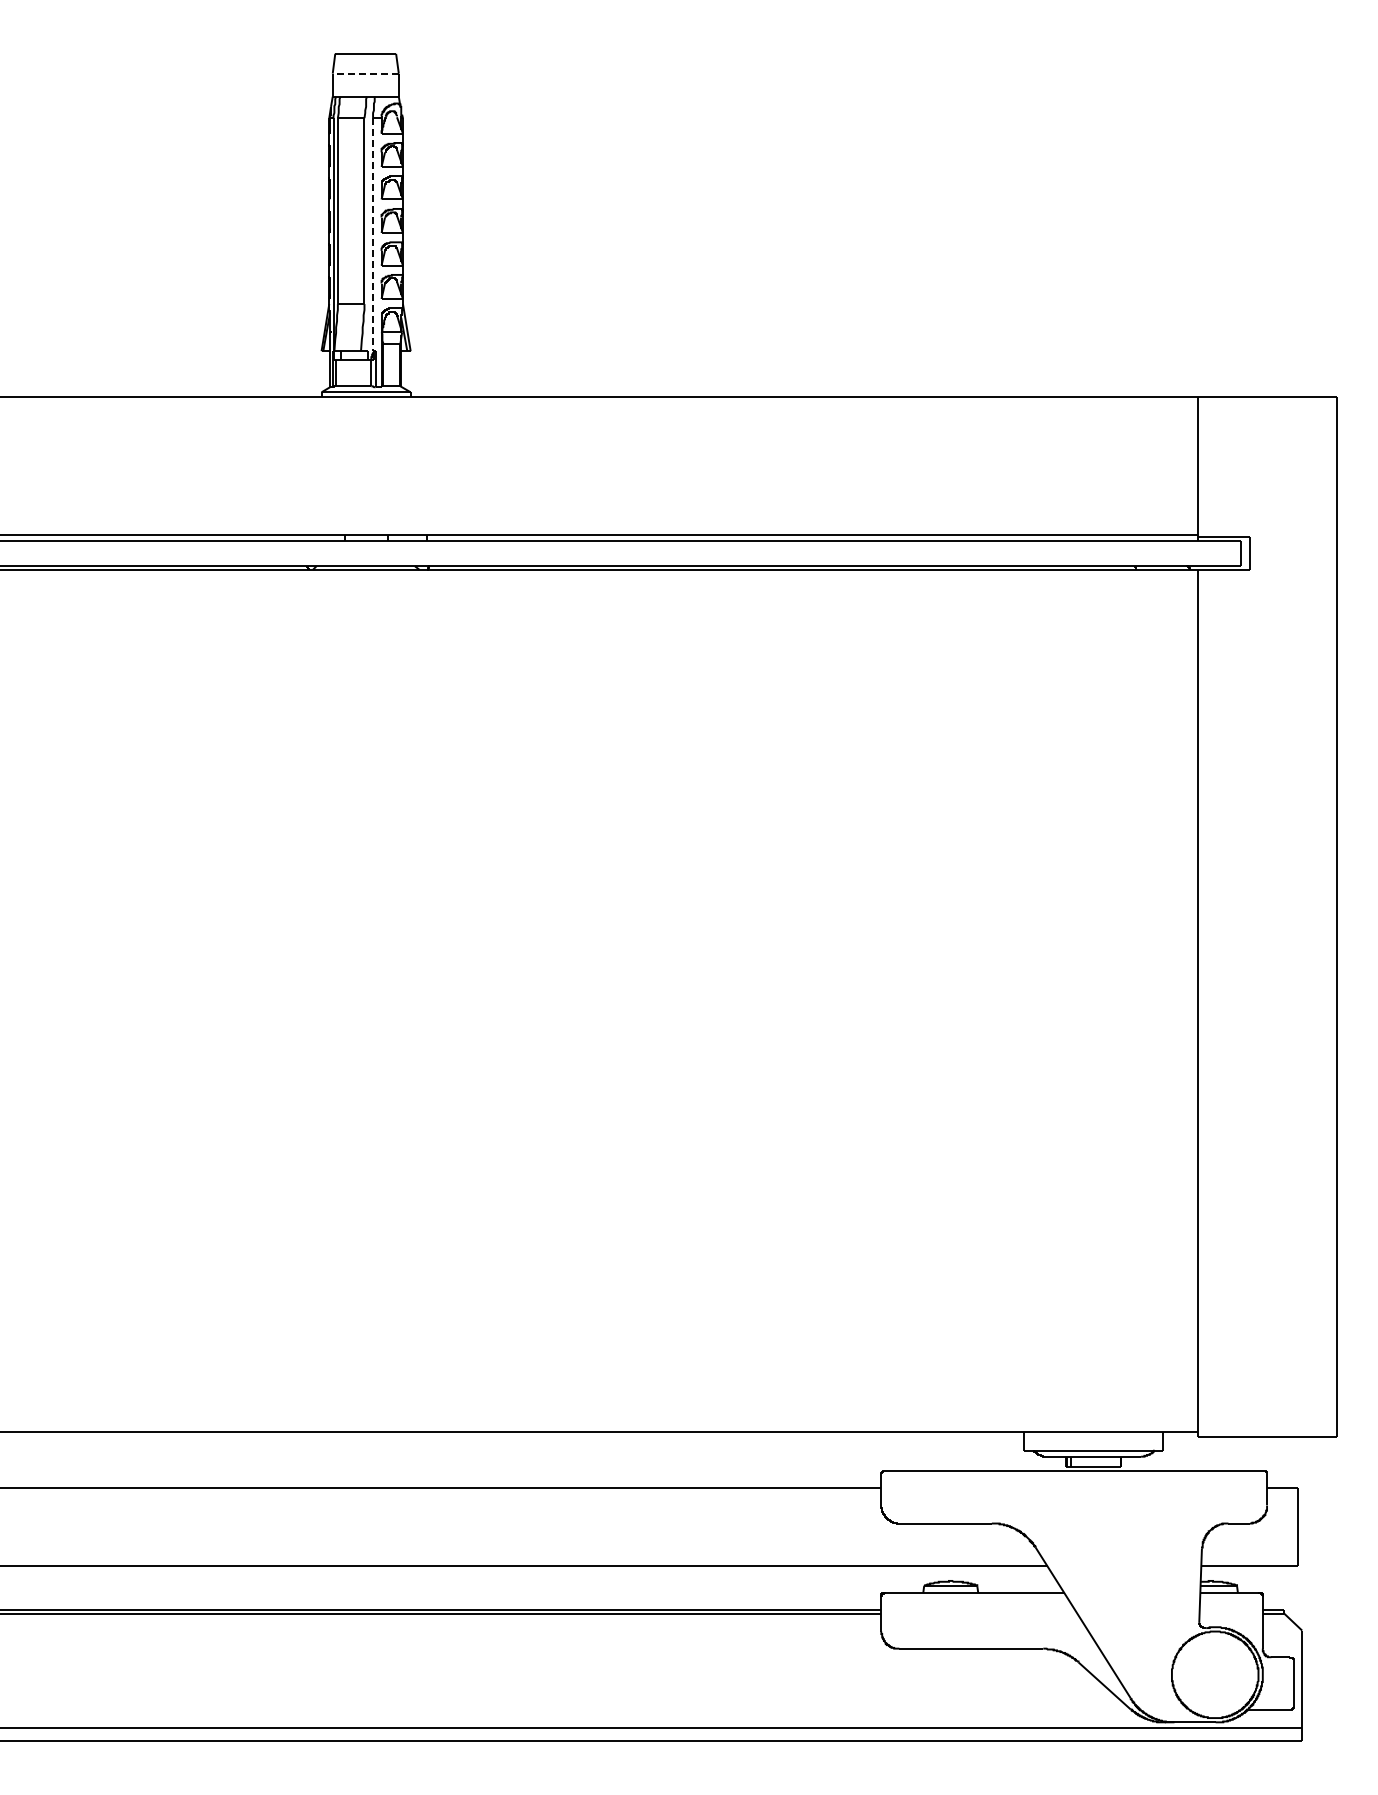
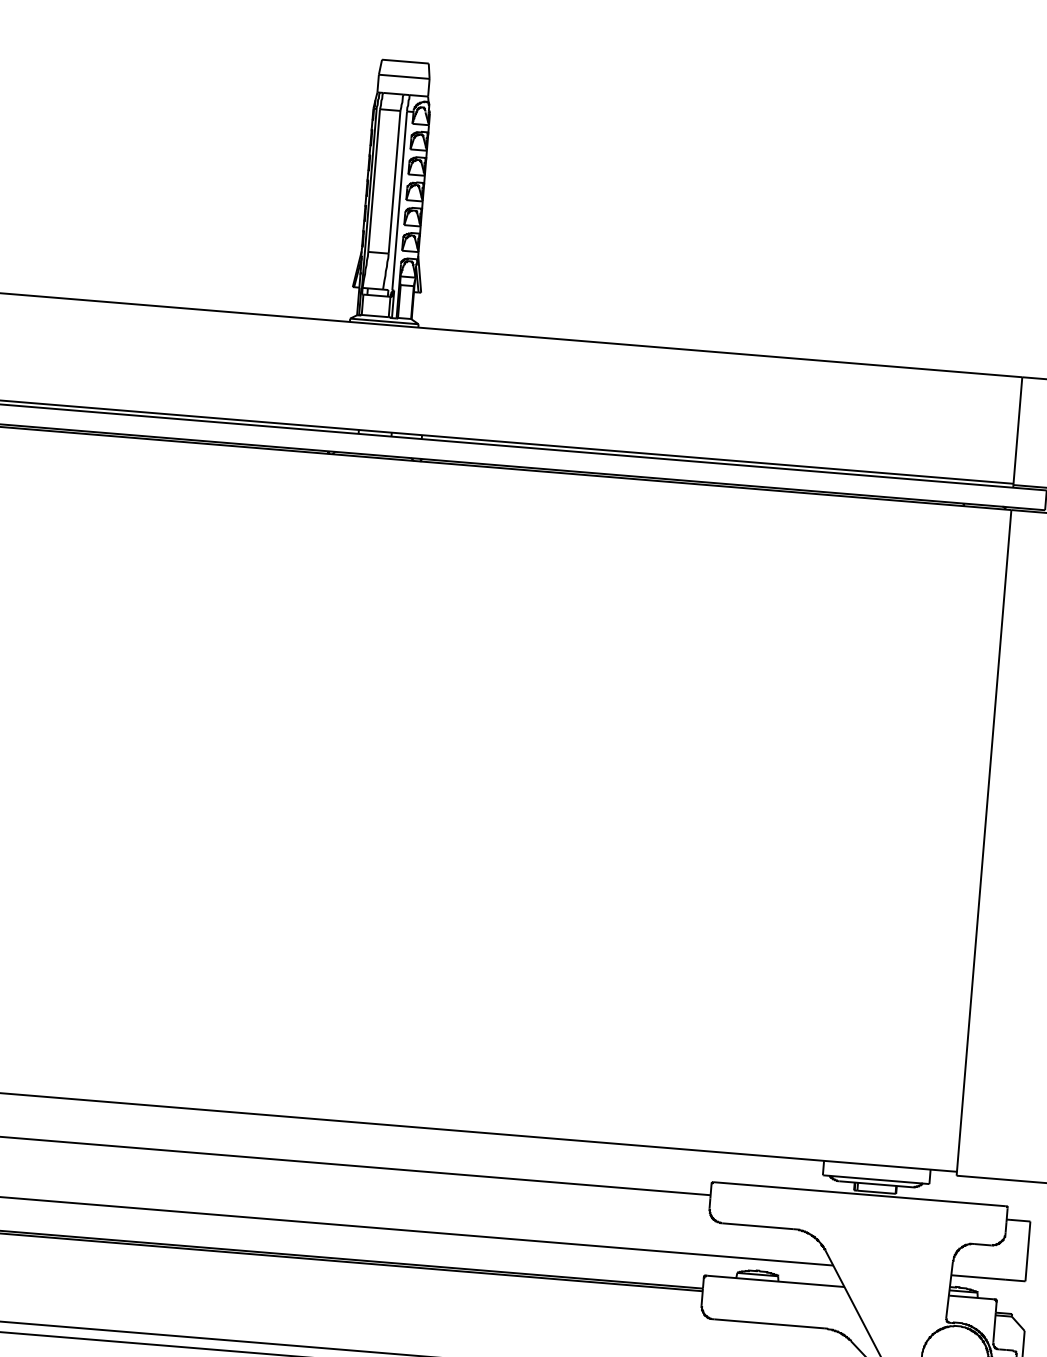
line: (365, 73) -> (404, 76), dashed -> solid
line: (373, 234) -> (400, 200), dashed -> solid

